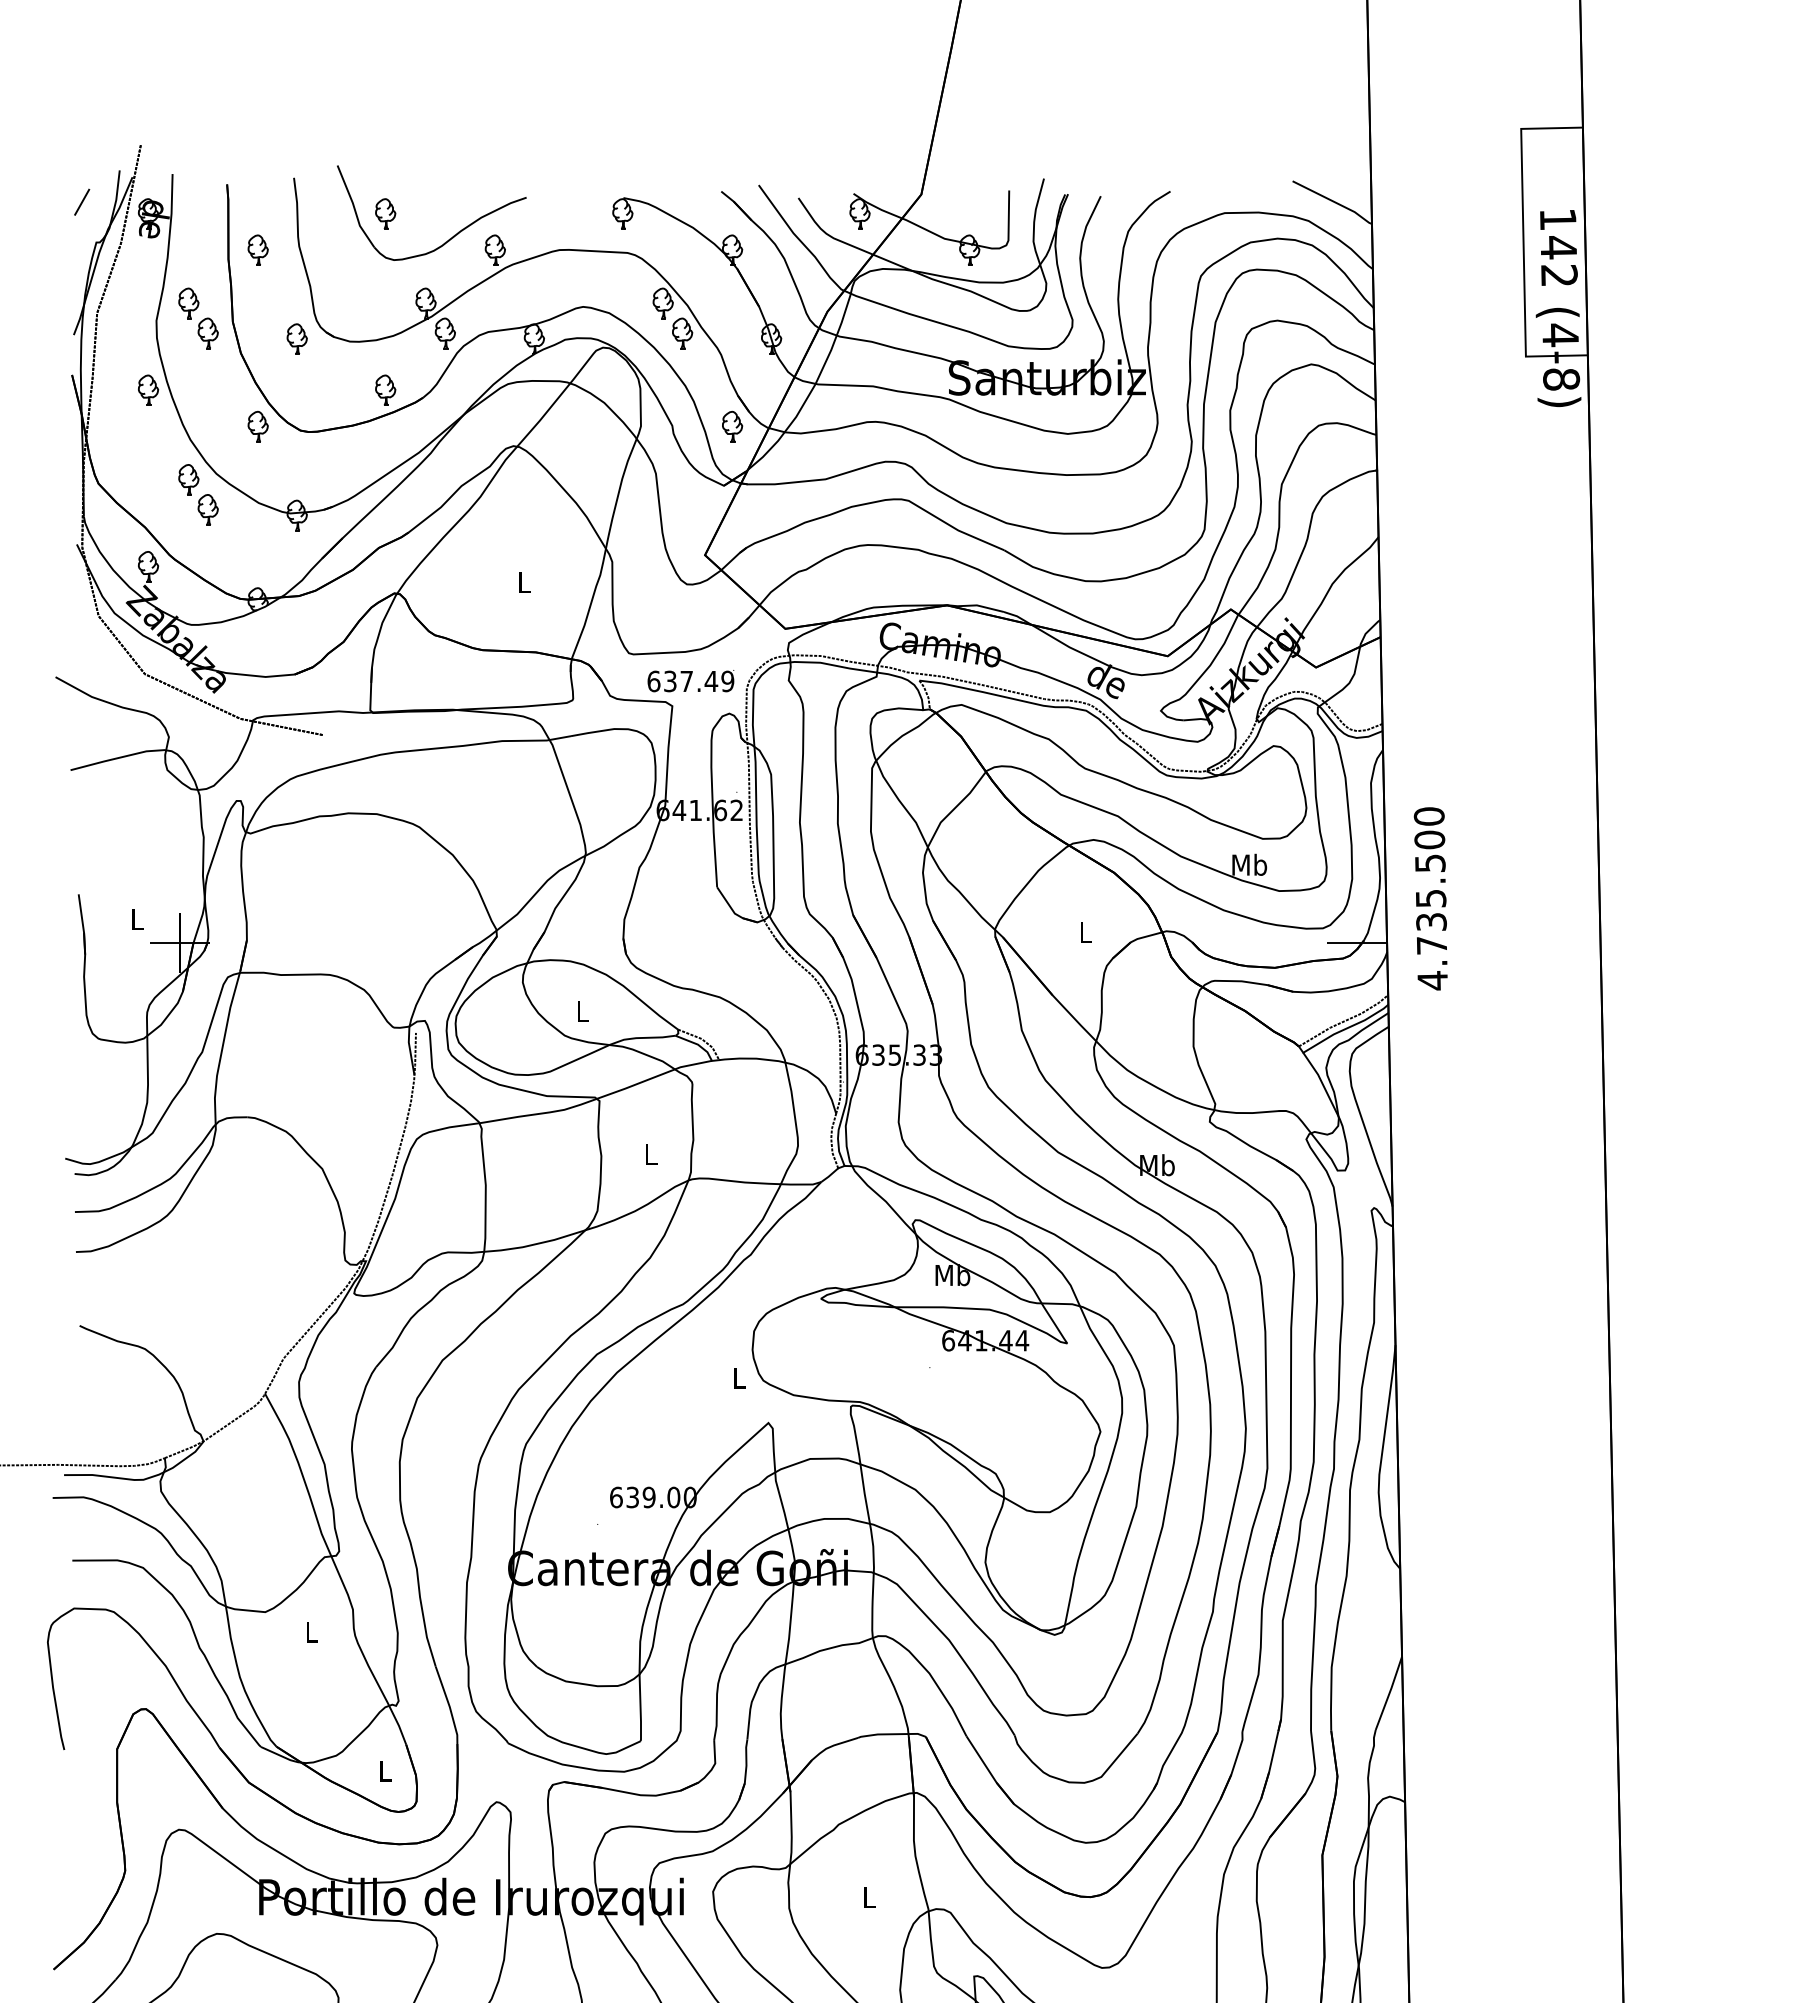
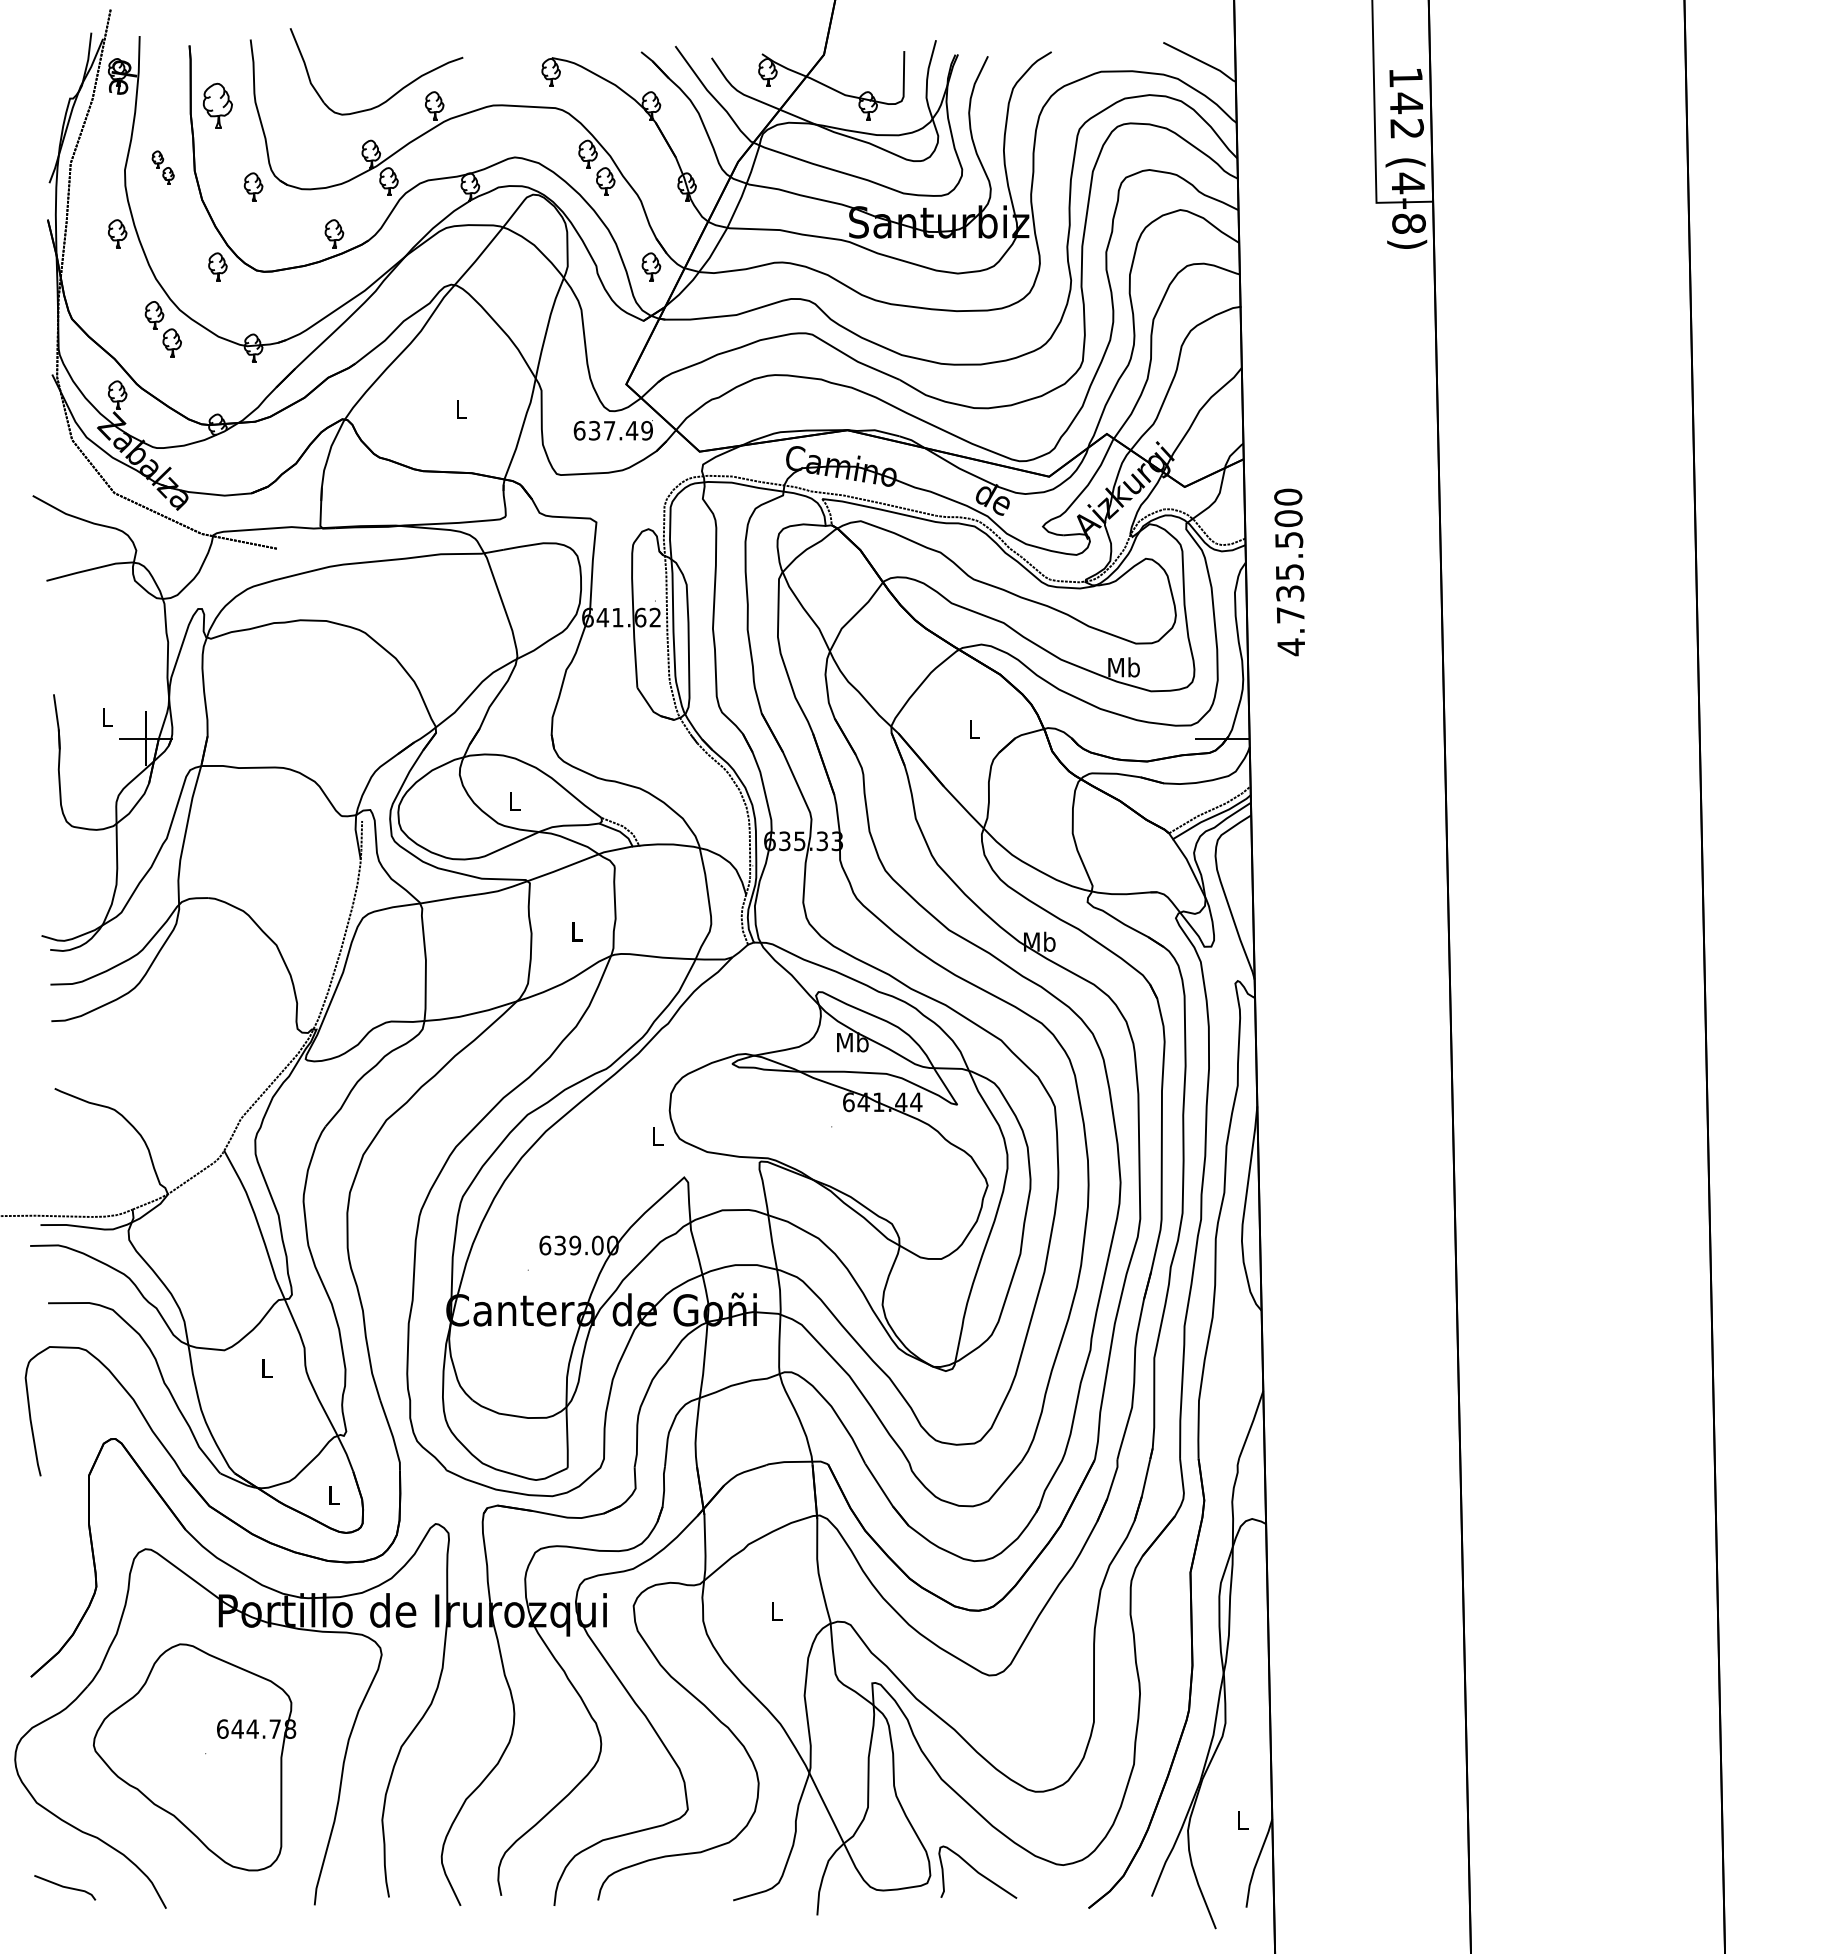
line: (81, 201) -> (56, 61), removed
part: (385, 213) -> (334, 72), removed
part: (257, 250) -> (217, 105), size x1.6
part: (197, 317) -> (162, 167), size x0.6
text: (689, 681) -> (612, 430), moved
text: (1430, 898) -> (1289, 572), moved

